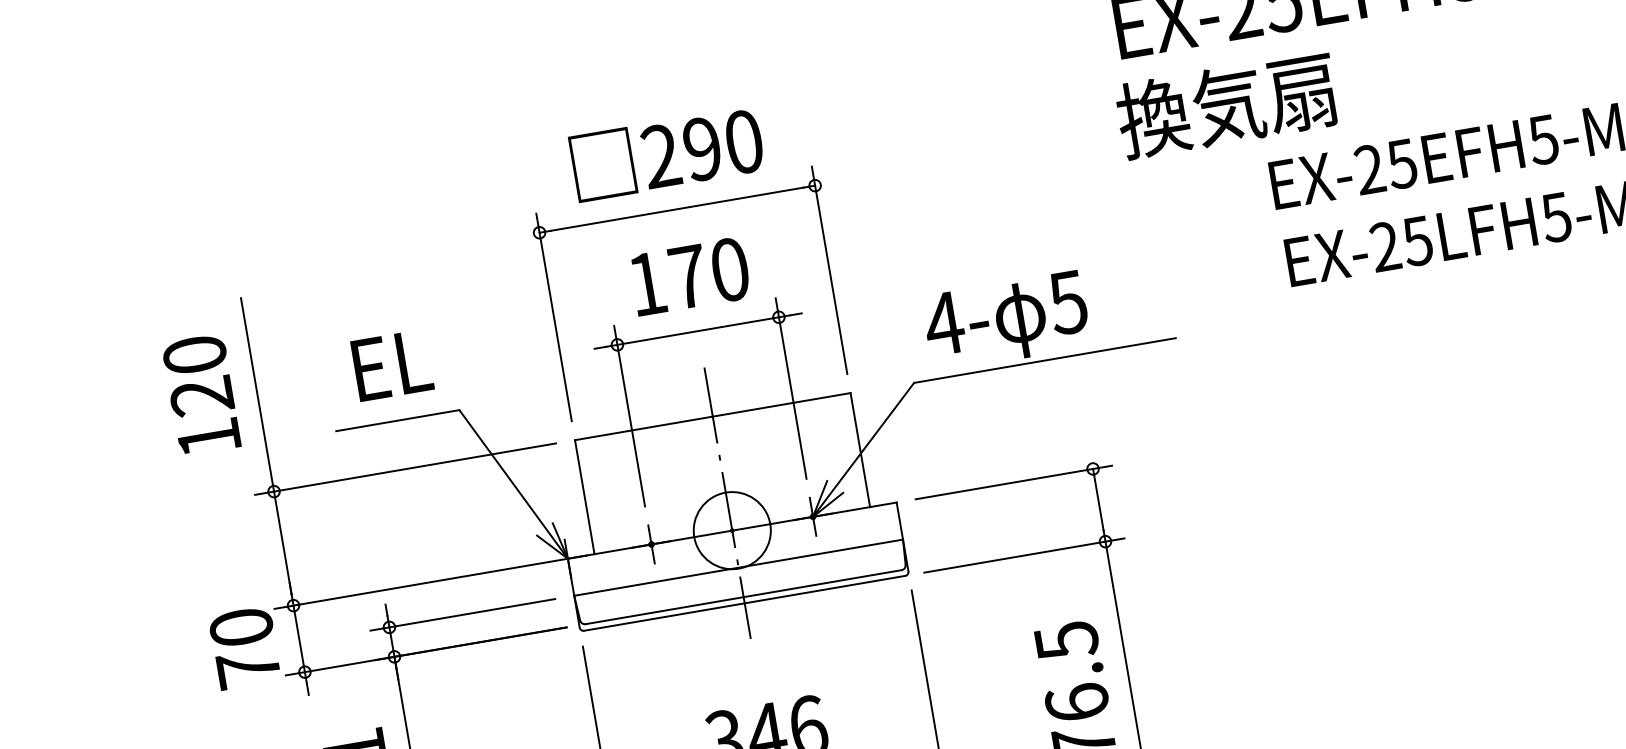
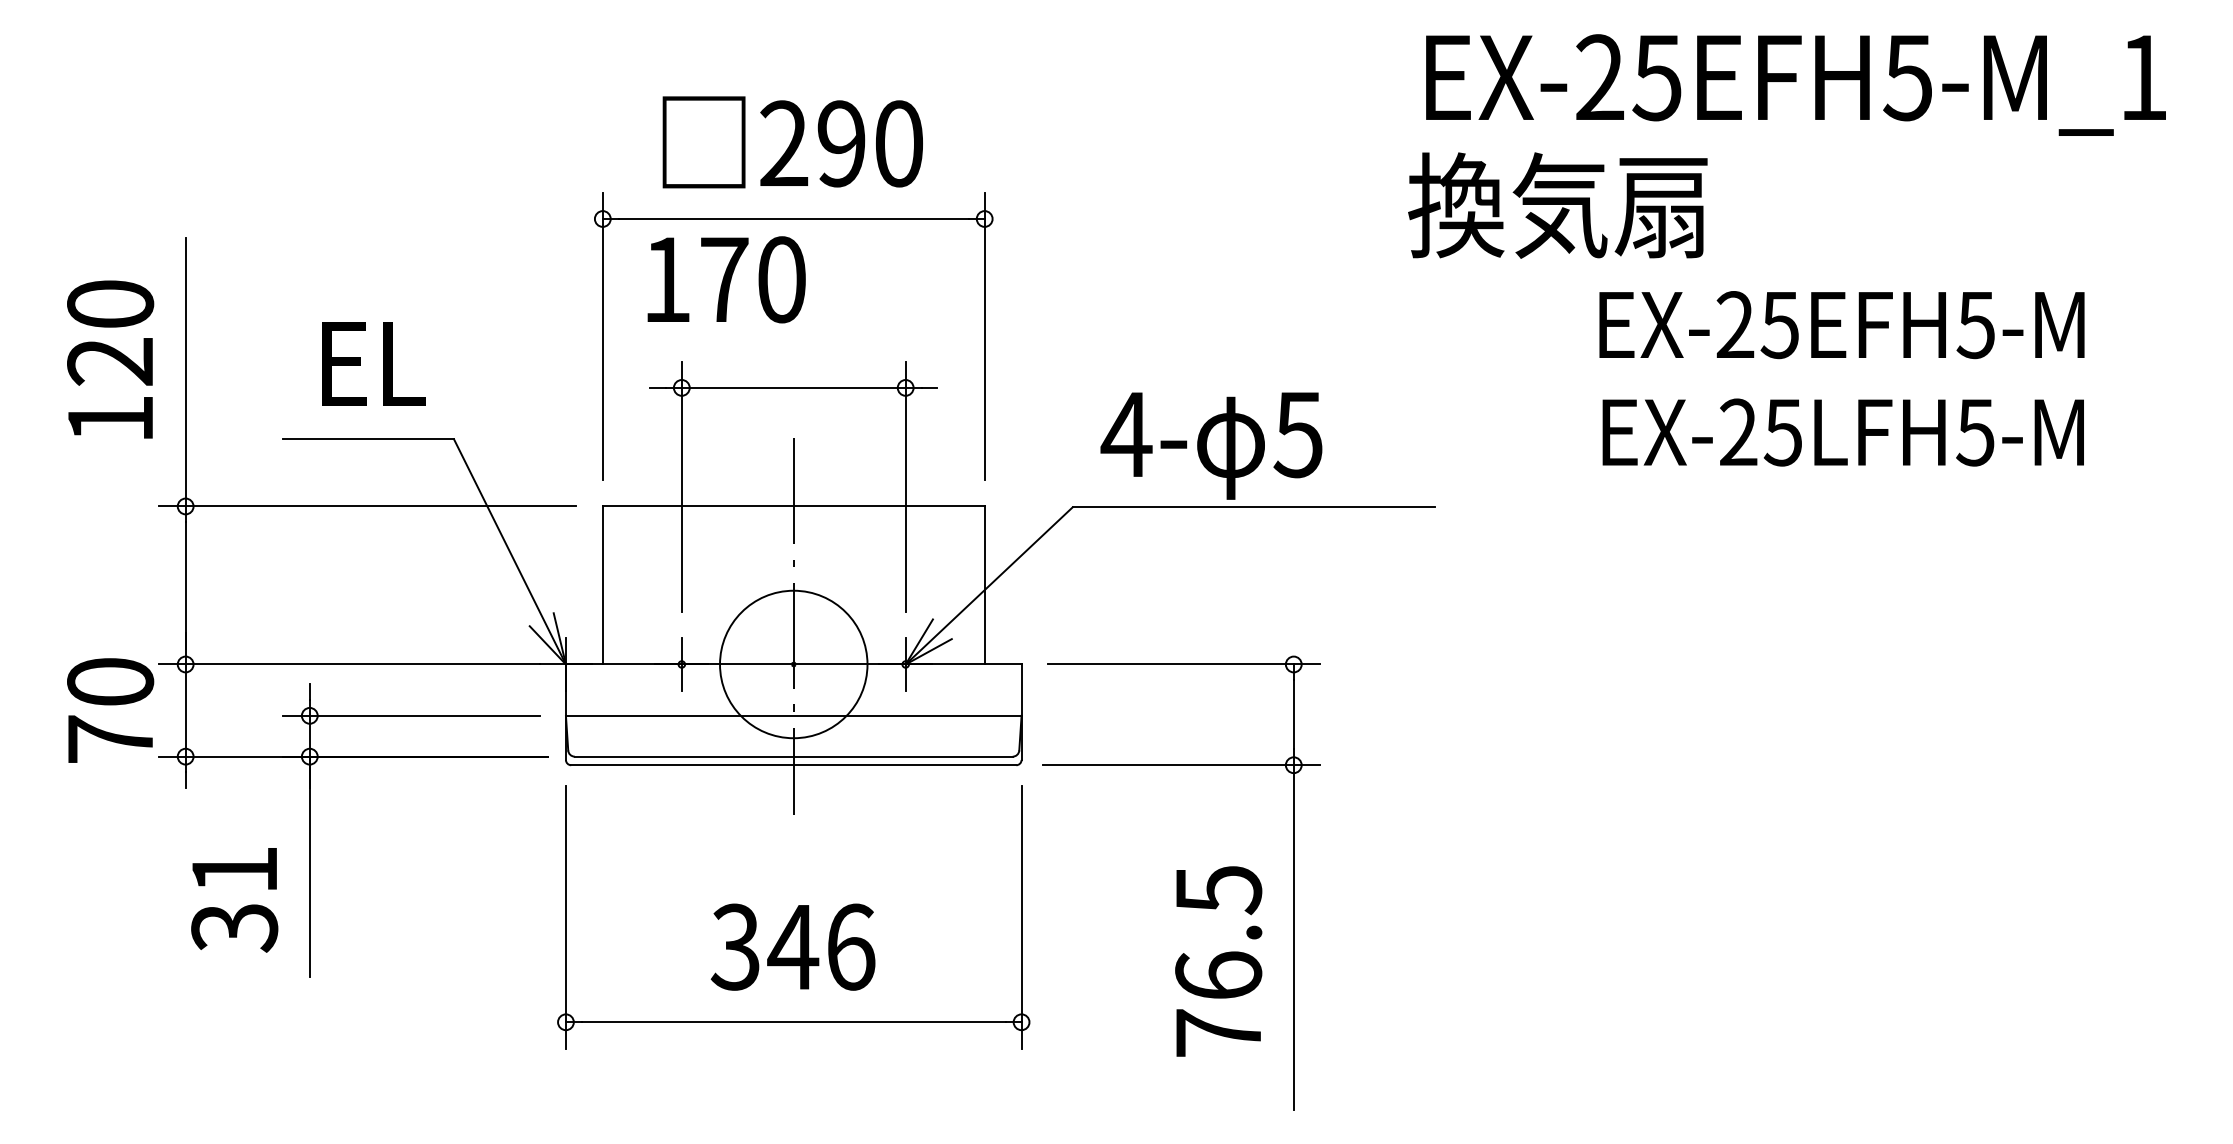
text: (690, 276) -> (726, 279), moved
circle: (732, 530) -> (793, 664), size x1.4

